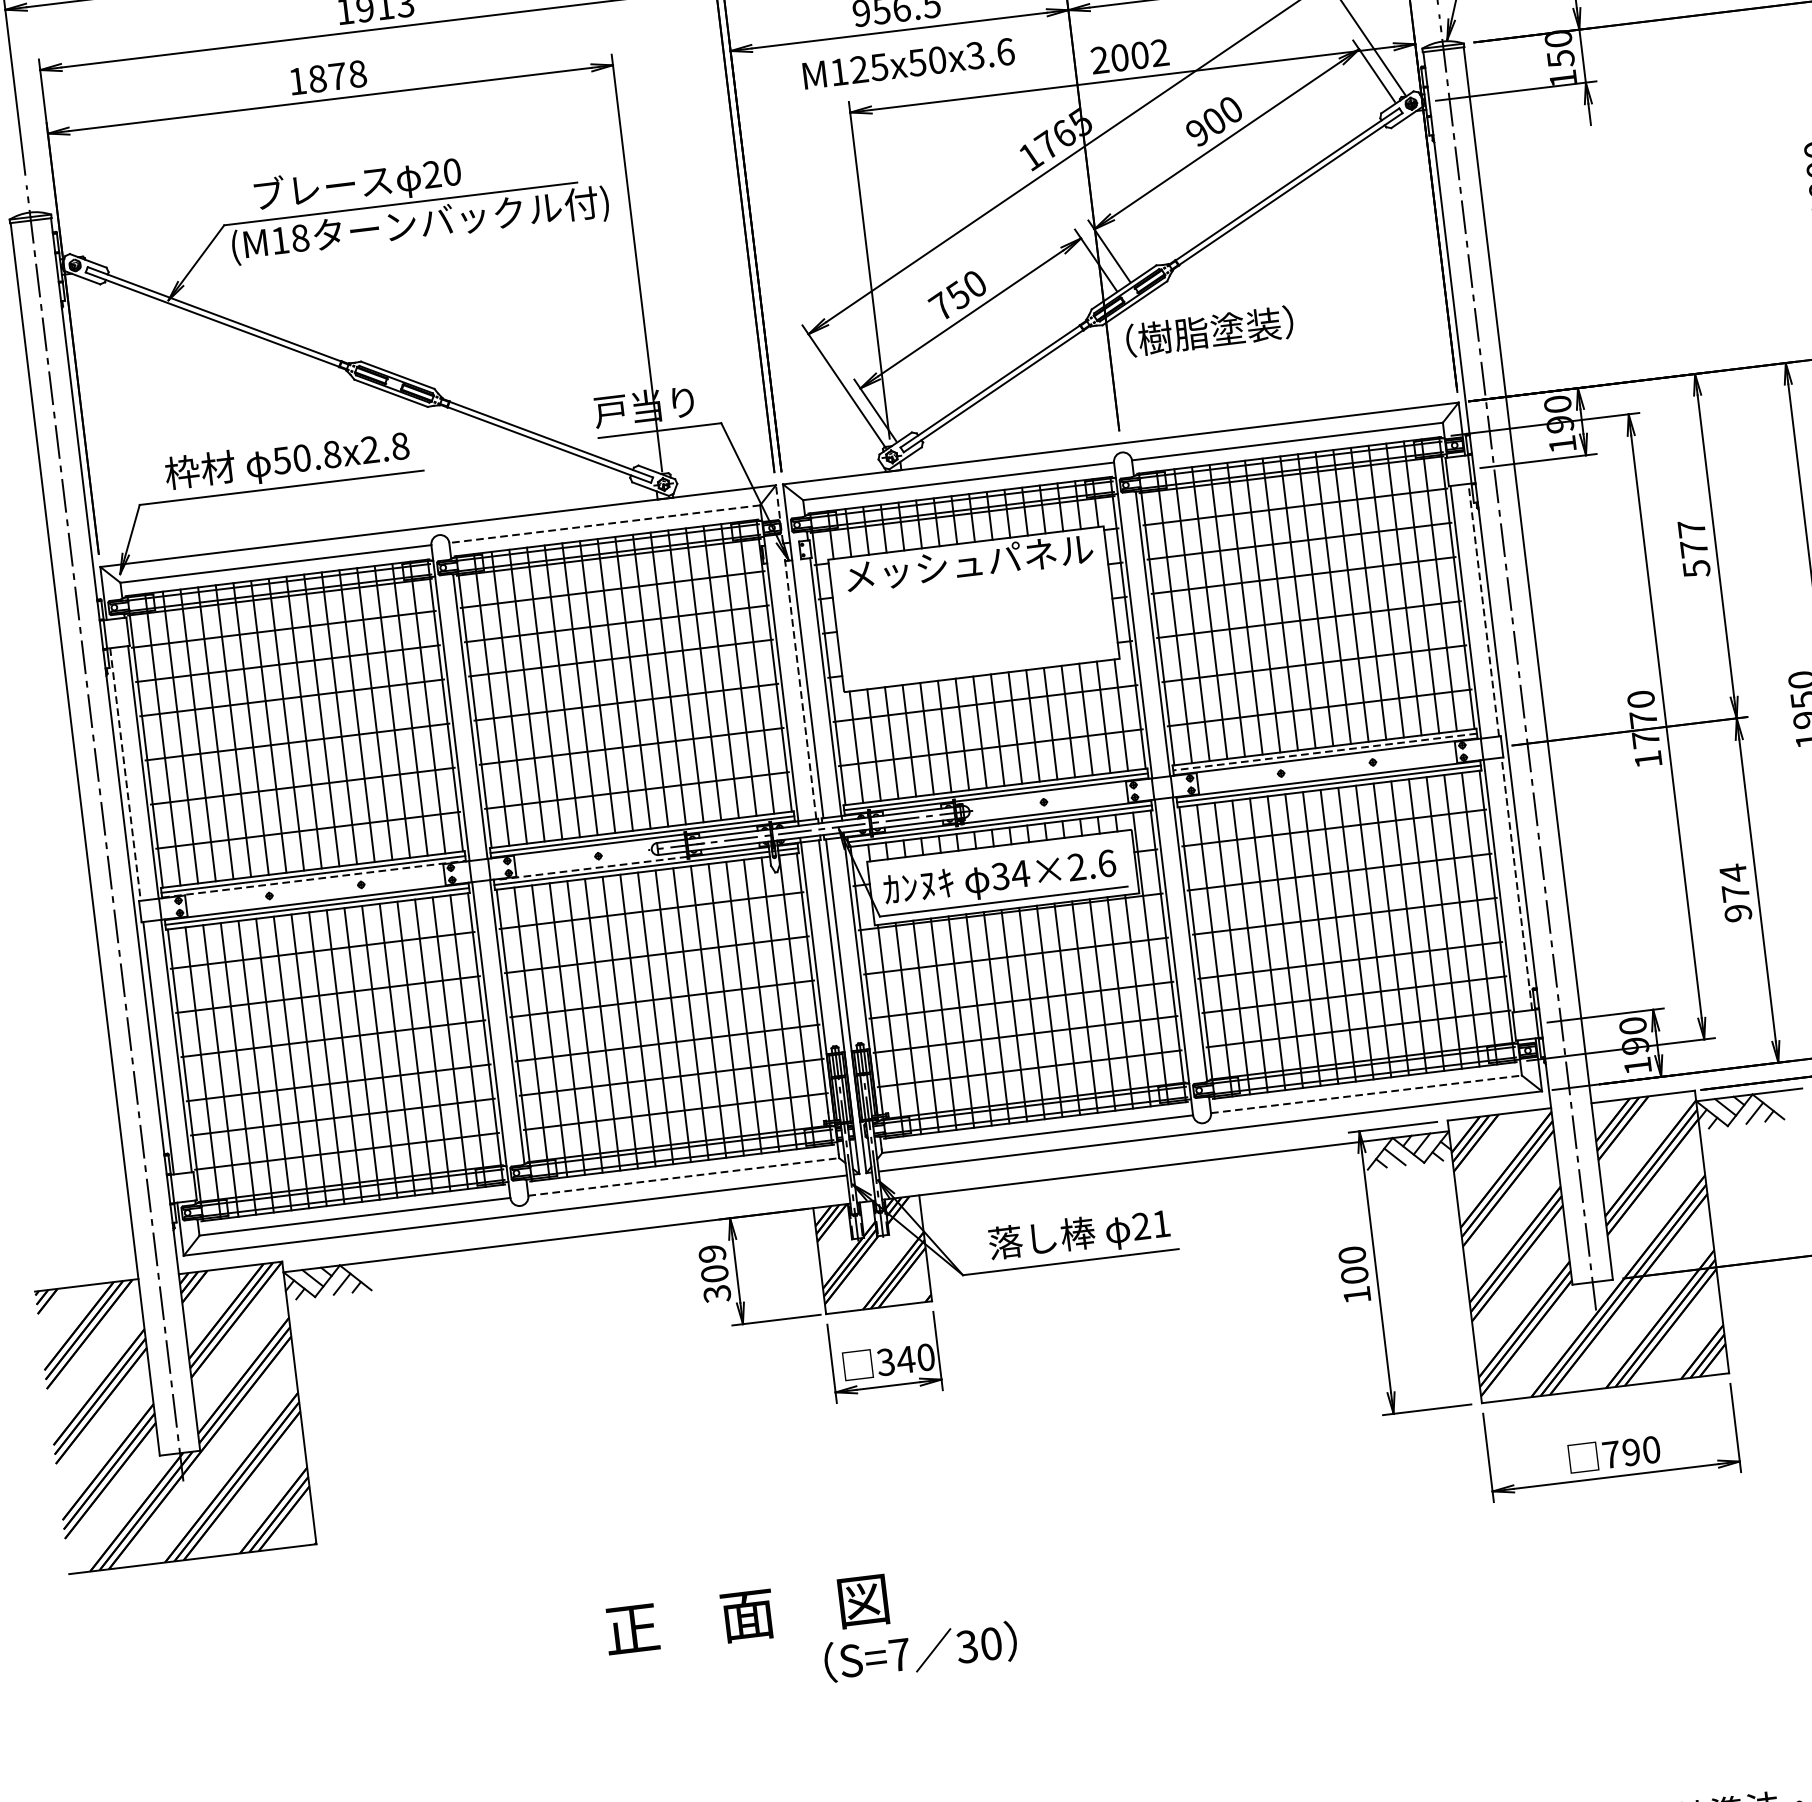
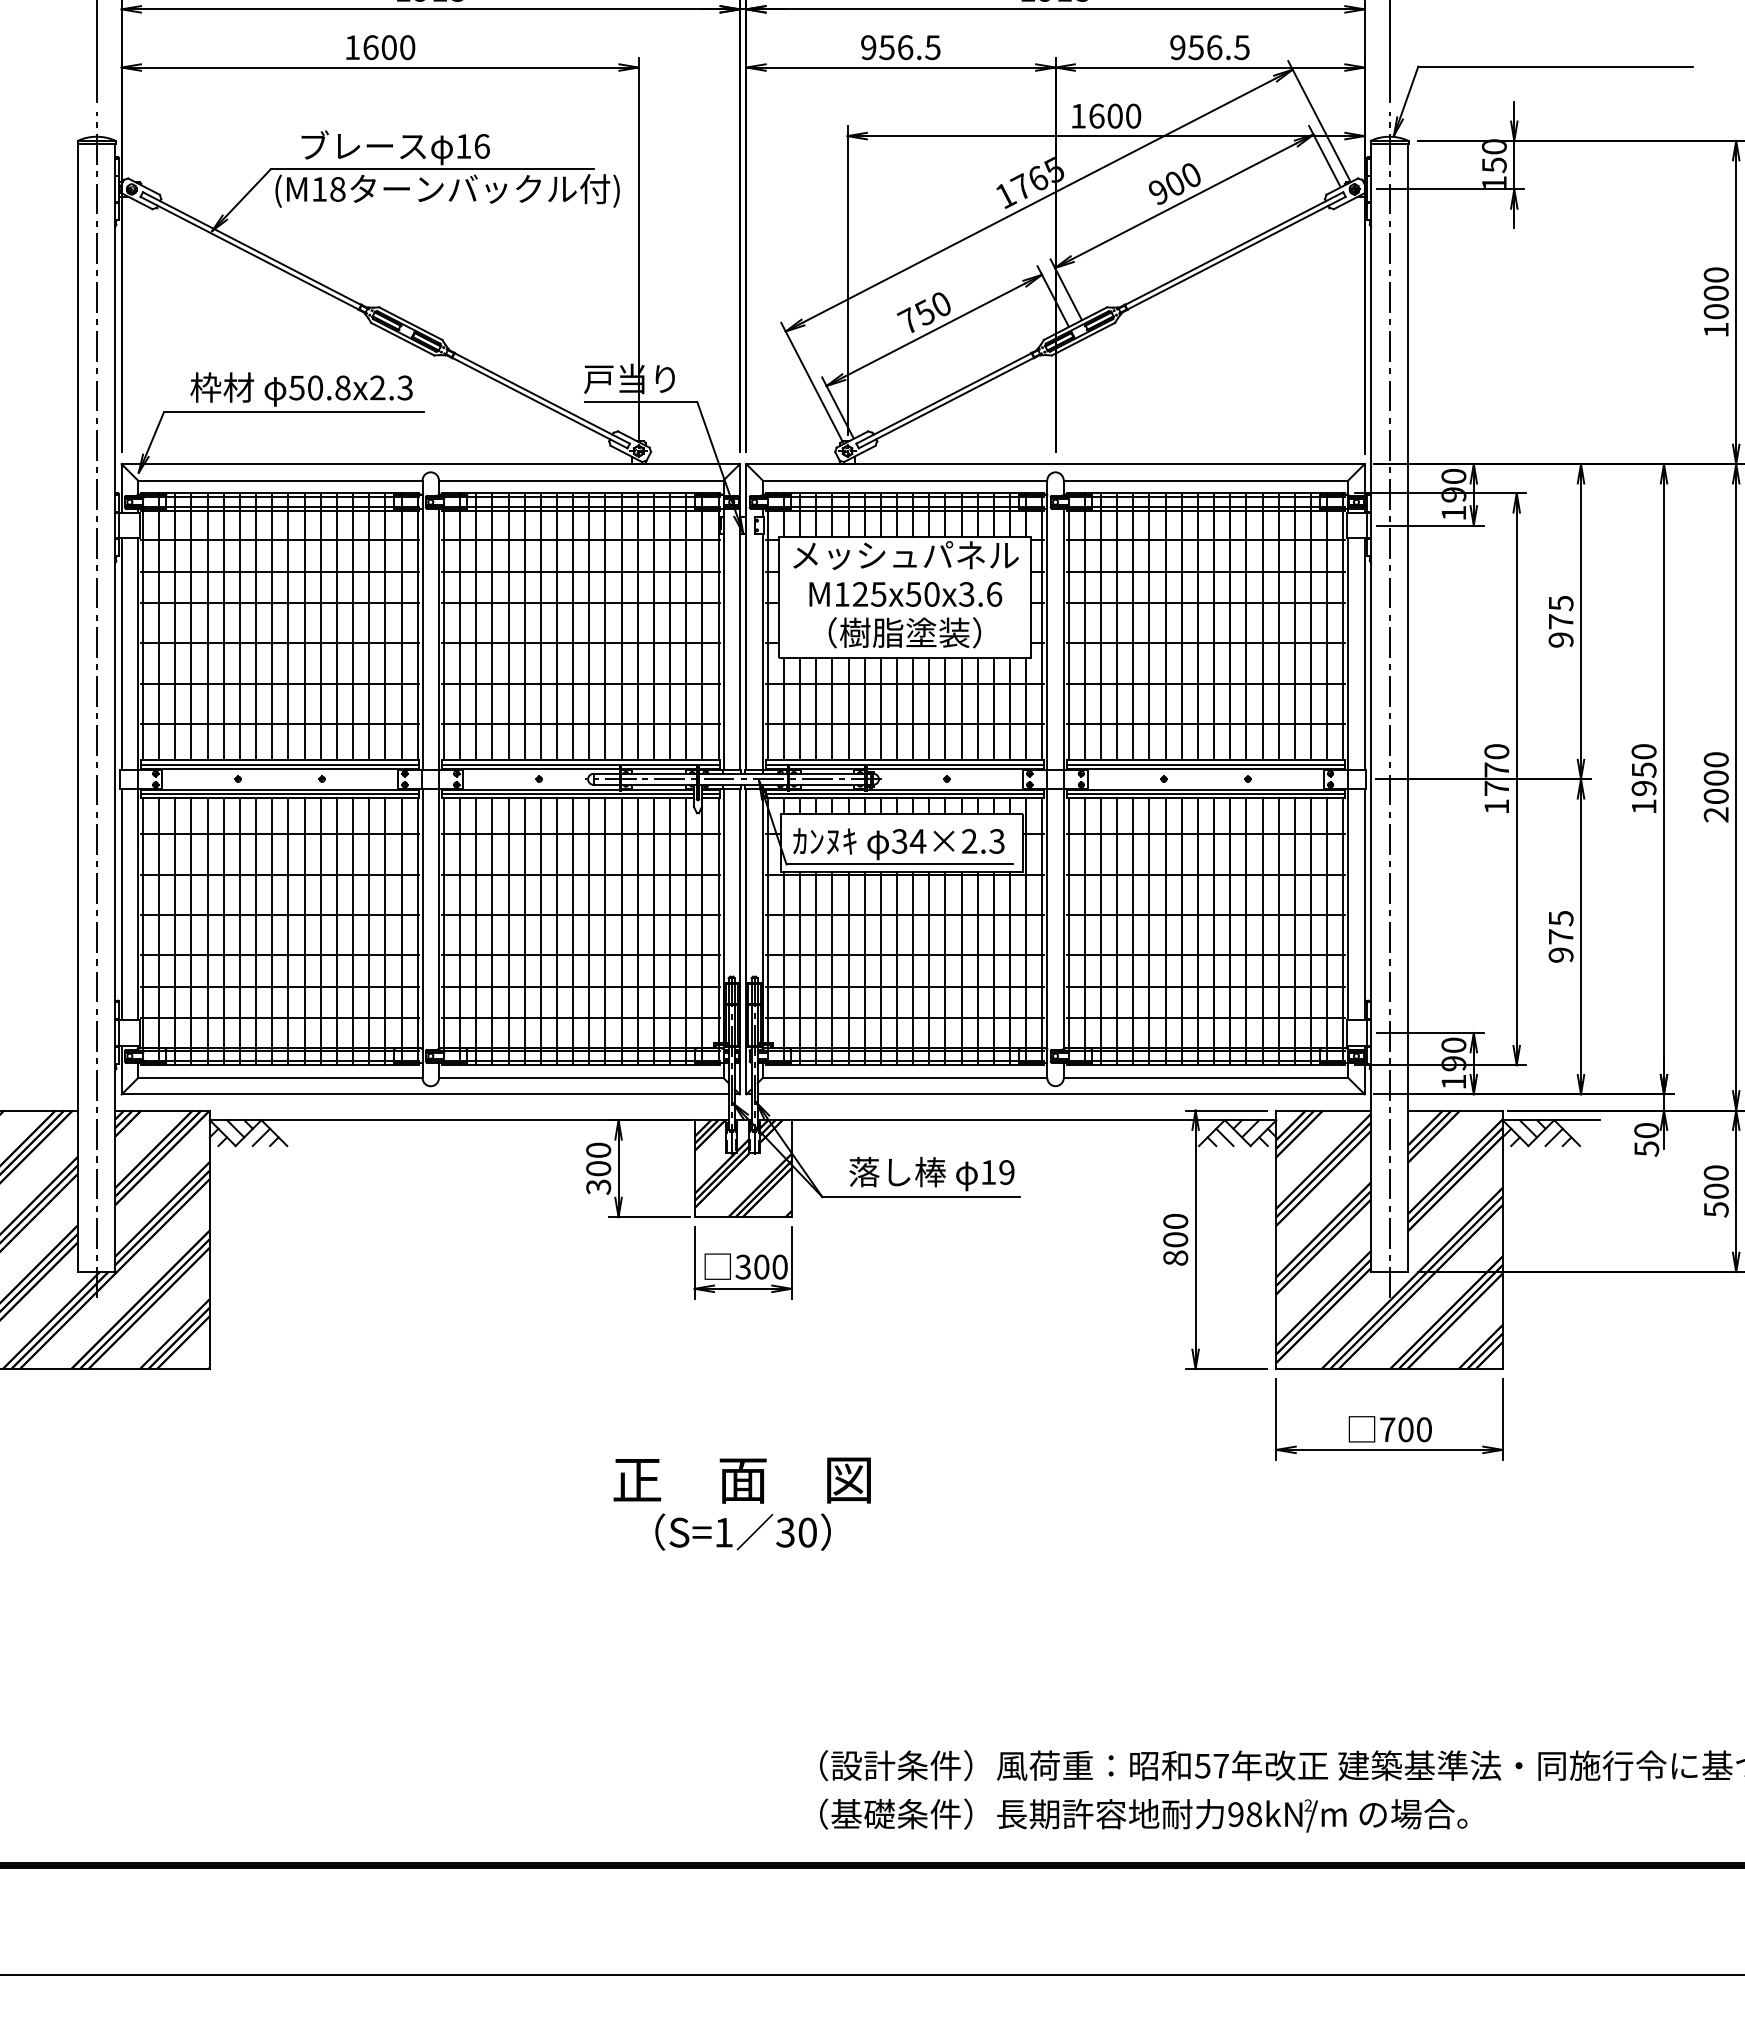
text: (1129, 55) -> (1105, 115), 2002 -> 1600
text: (908, 63) -> (905, 594), moved
text: (337, 76) -> (389, 47), 1878 -> 1600
text: (441, 173) -> (472, 146), 20 -> 16
text: (1209, 331) -> (904, 632), moved
text: (400, 445) -> (405, 387), 50.8x2.8 -> 50.8x2.3
line: (603, 524) -> (580, 480), dashed -> solid
text: (1693, 548) -> (1560, 621), 577 -> 975
line: (1483, 610) -> (1364, 654), dashed -> solid
line: (795, 651) -> (739, 616), dashed -> solid
line: (1325, 751) -> (1206, 764), dashed -> solid
line: (125, 775) -> (121, 654), dashed -> solid
text: (1106, 863) -> (996, 841), 34×2.6 -> 34×2.3
line: (590, 868) -> (530, 789), dashed -> solid
text: (1733, 873) -> (1561, 918), 974 -> 975
line: (314, 879) -> (280, 769), dashed -> solid
line: (1516, 883) -> (1364, 904), dashed -> solid
line: (1366, 1093) -> (1206, 1077), dashed -> solid
line: (683, 1176) -> (581, 1077), dashed -> solid
text: (1151, 1225) -> (997, 1172), 21 -> 19
text: (712, 1252) -> (598, 1149), 309 -> 300
text: (1356, 1294) -> (1175, 1257), 100 -> 800
text: (905, 1359) -> (761, 1266), 340 -> 300
text: (1630, 1452) -> (1405, 1429), 790 -> 700
text: (746, 1615) -> (741, 1480), moved
text: (900, 1654) -> (724, 1532), S=7 -> S=1

